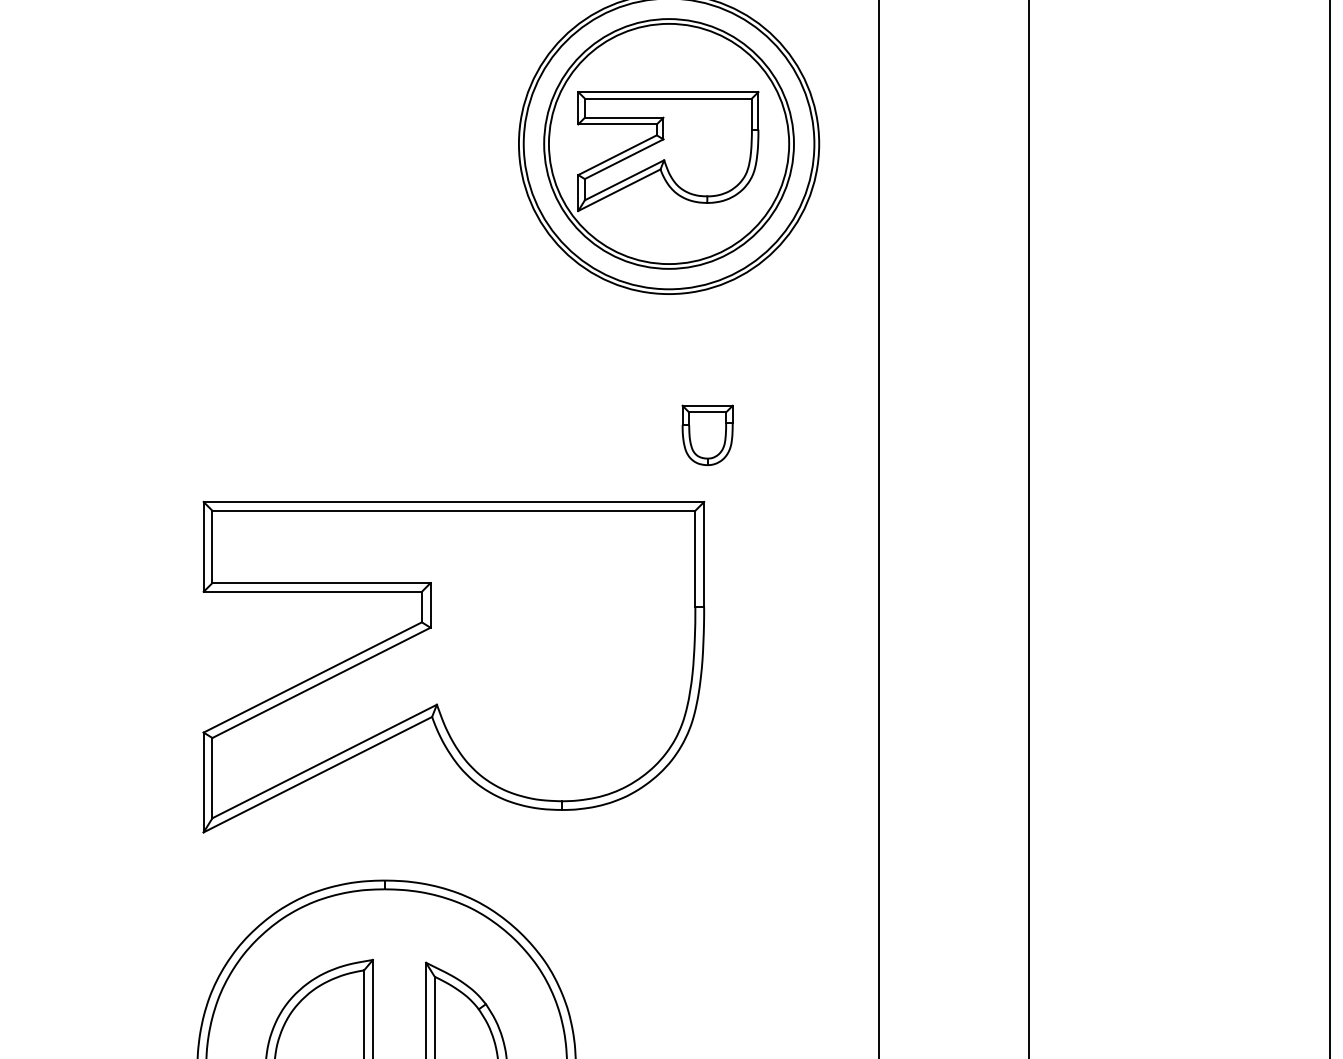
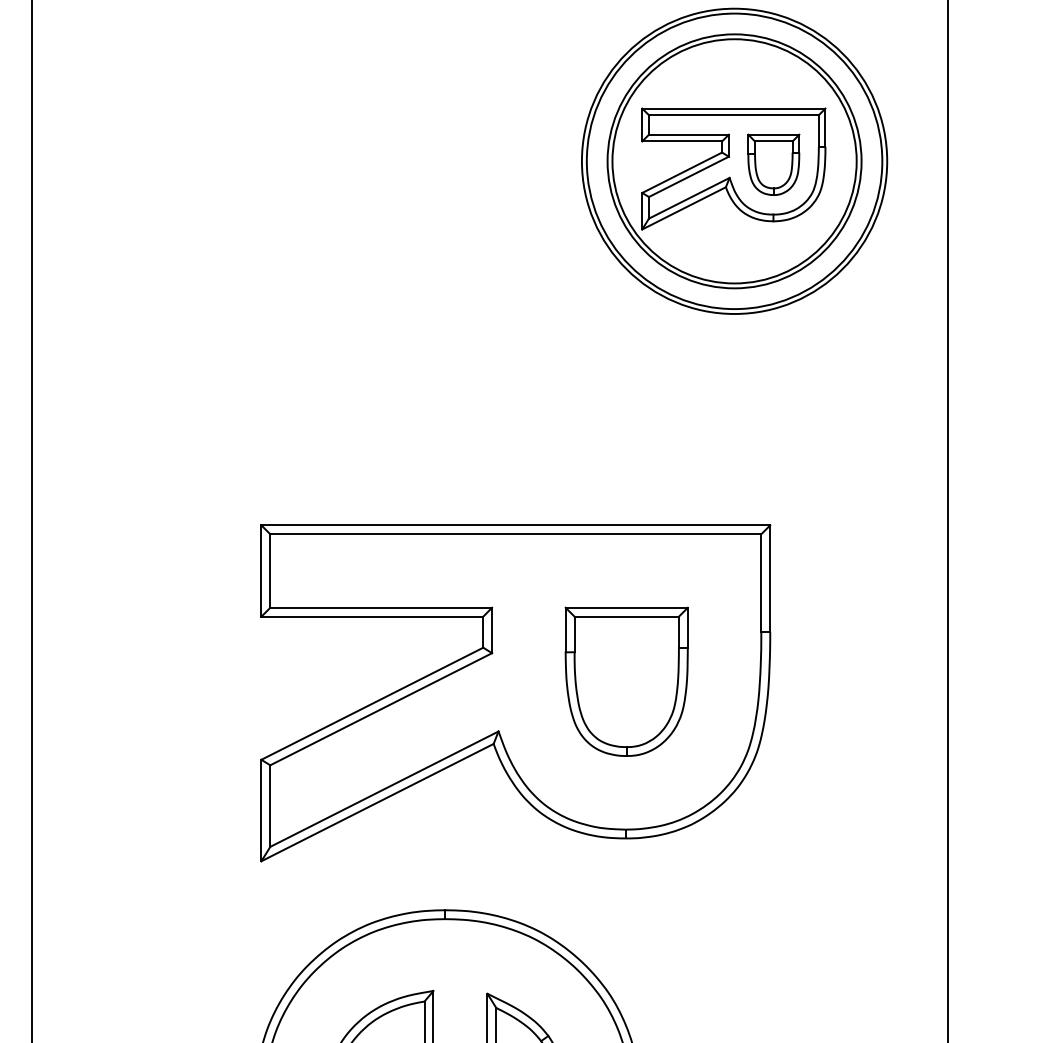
part: (707, 434) -> (773, 163), moved
part: (563, 655) -> (627, 681), added

